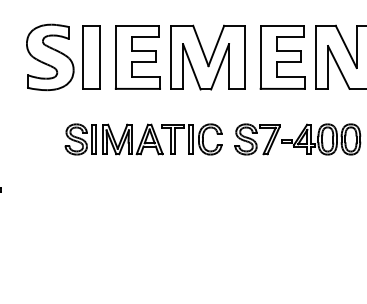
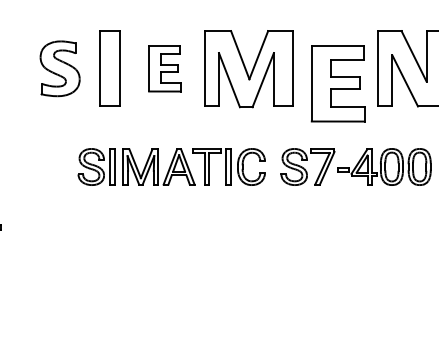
part: (49, 57) -> (59, 68), size x0.7
part: (137, 57) -> (164, 68), size x0.6
part: (282, 57) -> (337, 83), moved

